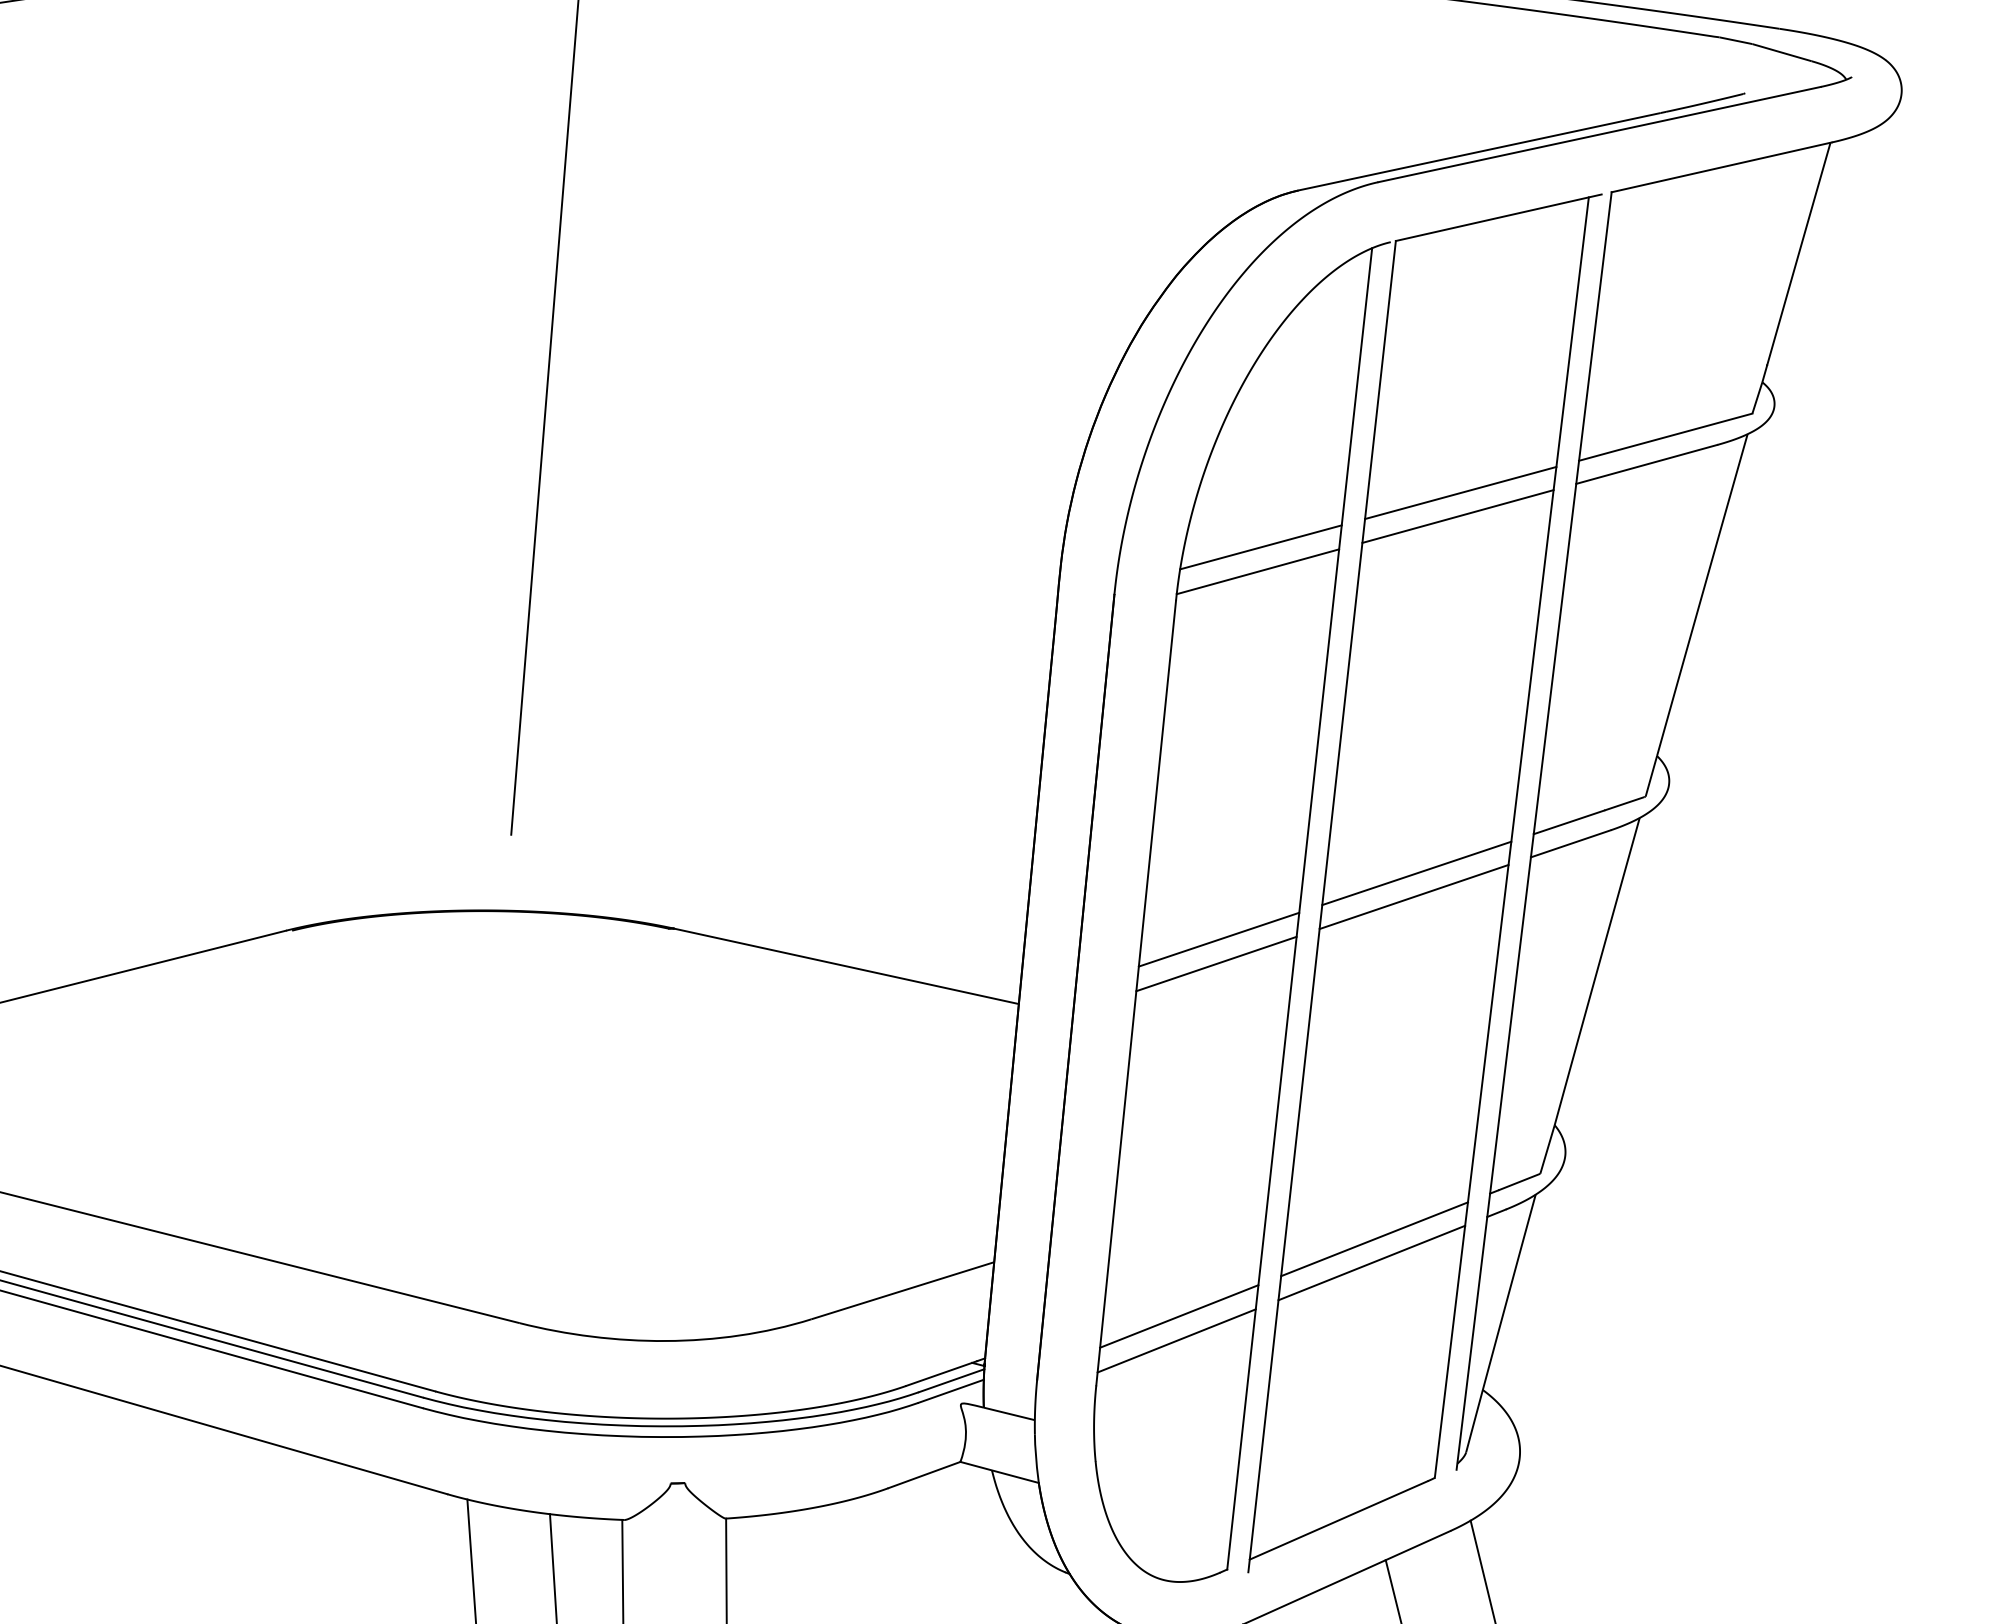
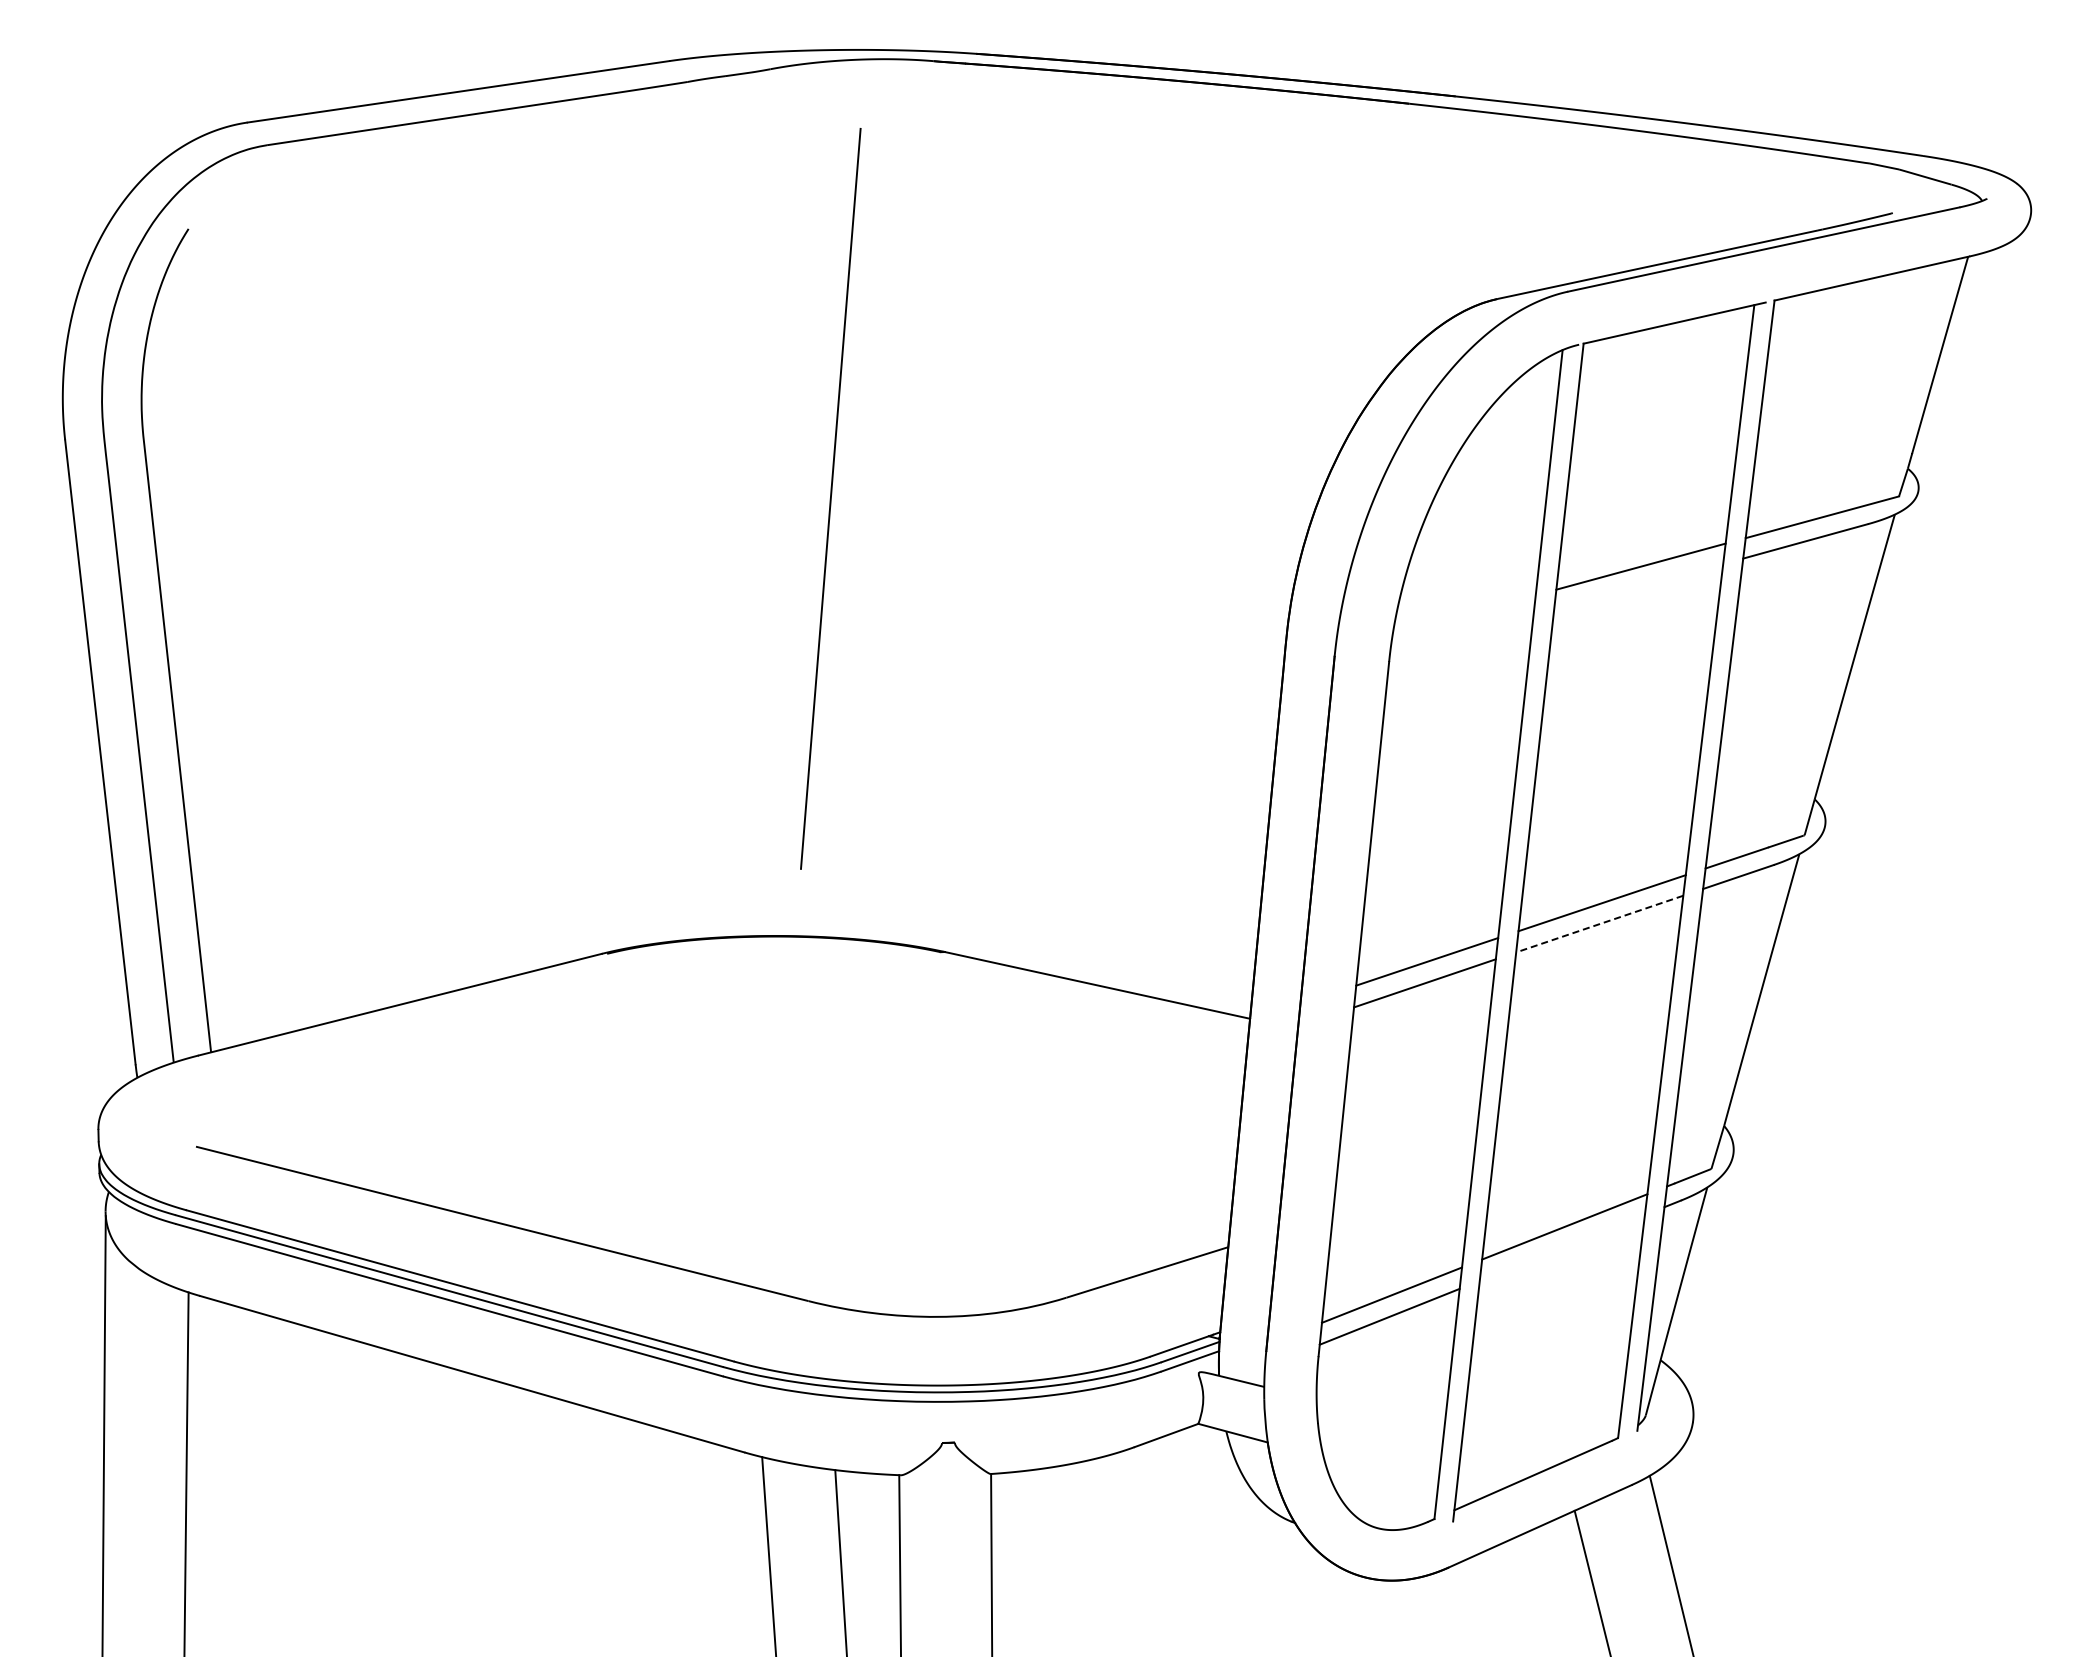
line: (1457, 516) -> (1638, 587), removed
line: (1260, 547) -> (1463, 614), removed
line: (1257, 571) -> (1461, 636), removed
line: (1413, 897) -> (1599, 924), solid -> dashed
line: (1370, 1262) -> (1561, 1247), removed

